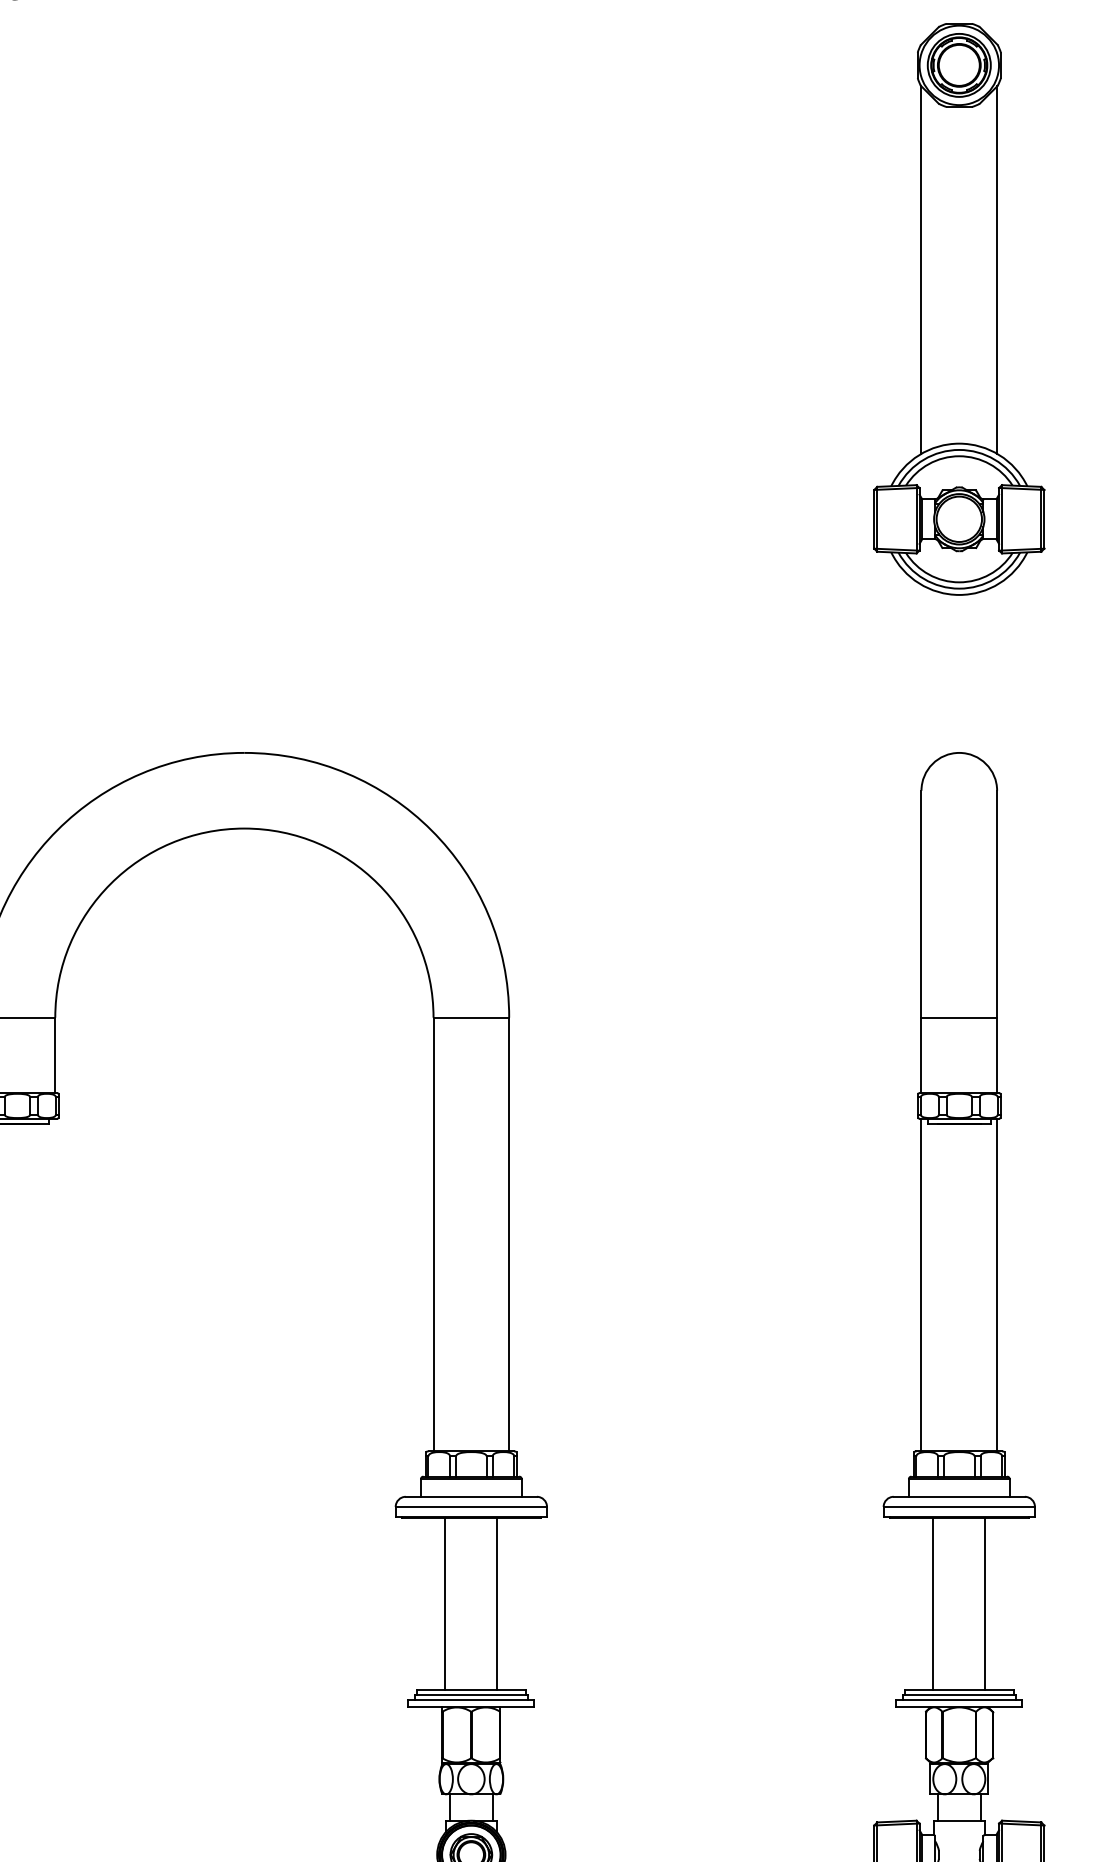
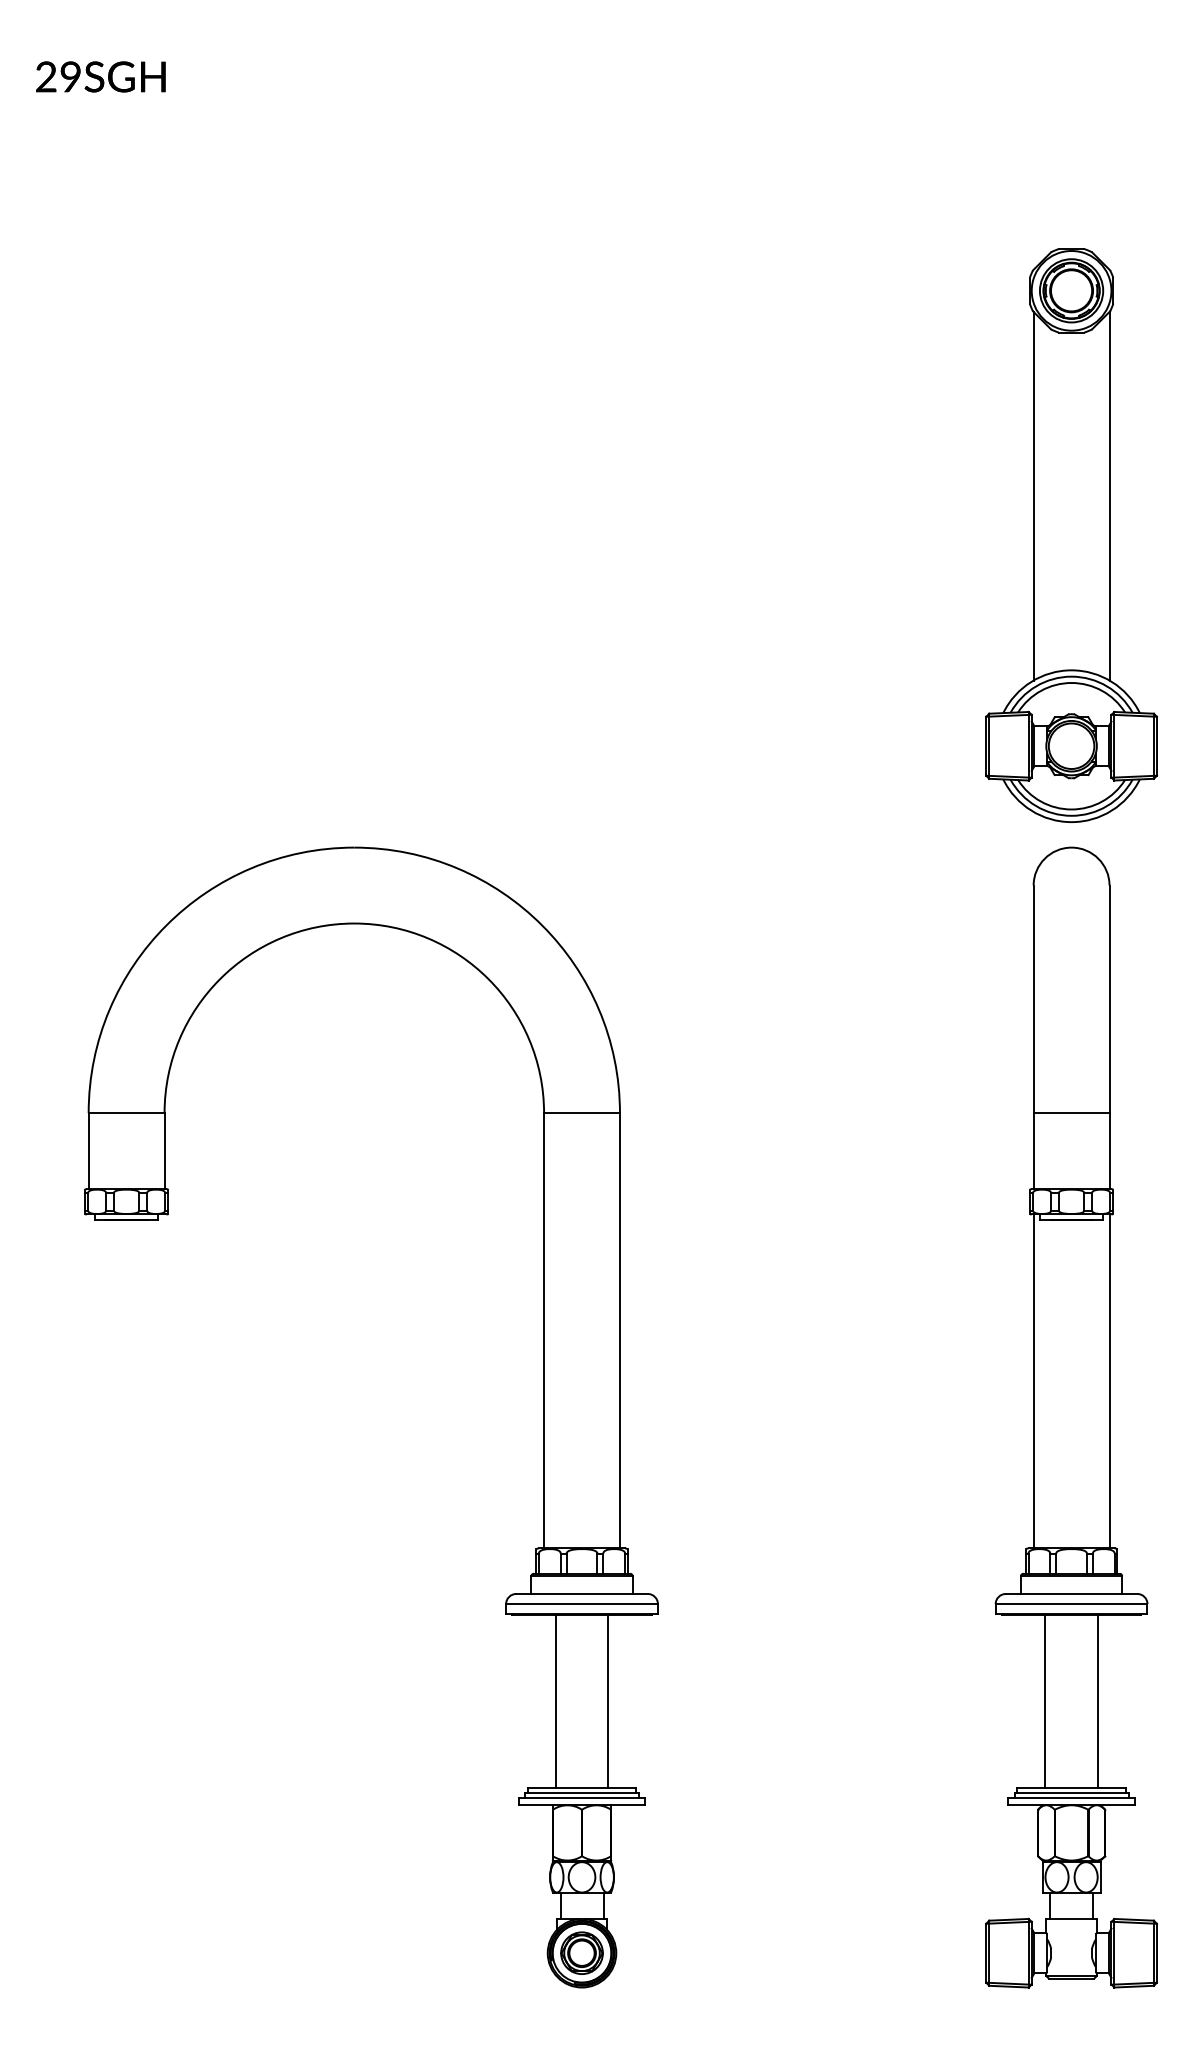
part: (959, 309) -> (1071, 535), moved

